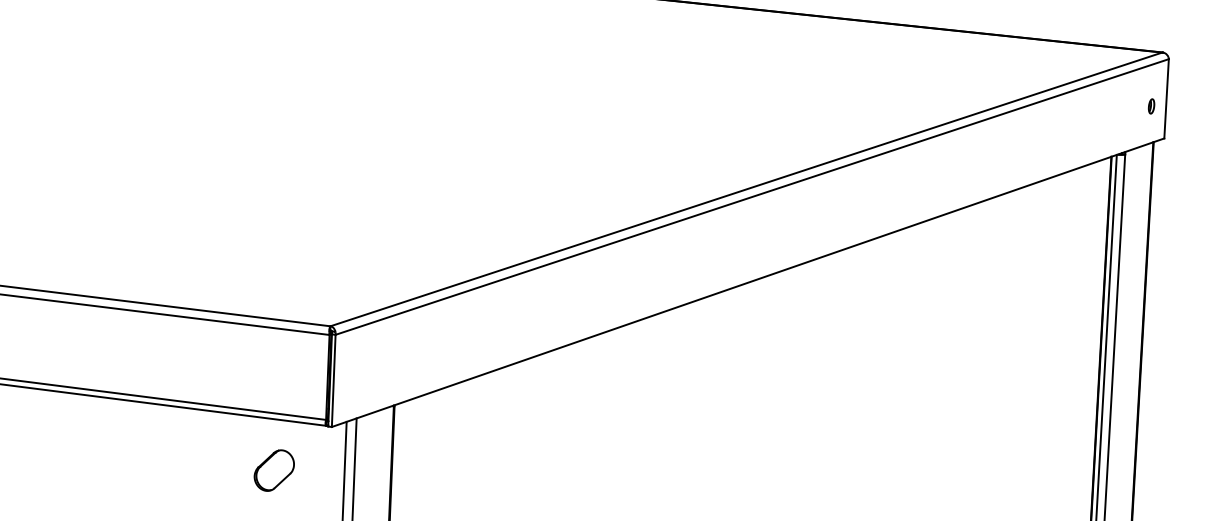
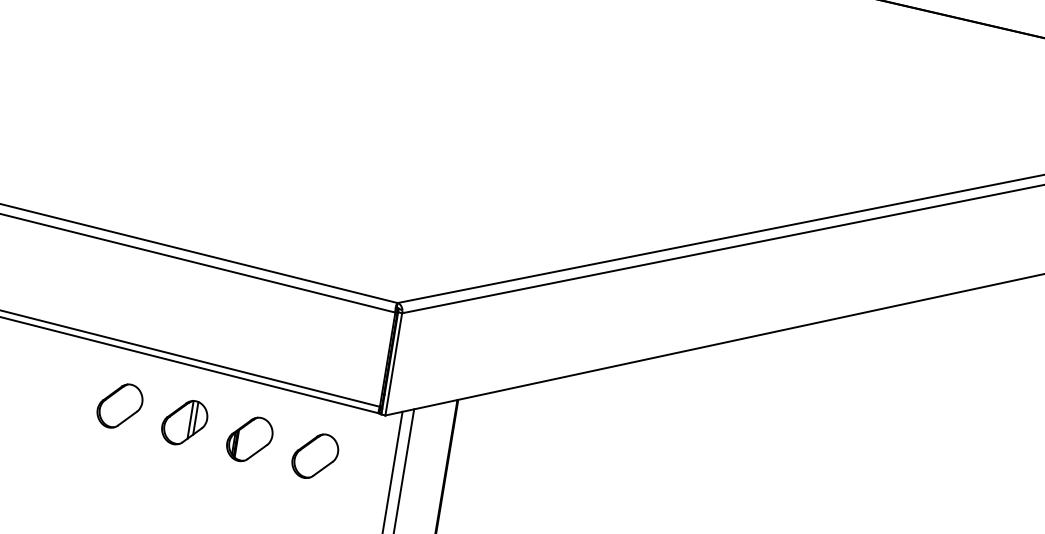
part: (96, 447) -> (120, 406), added
part: (155, 455) -> (184, 423), added
part: (214, 462) -> (249, 439), added

